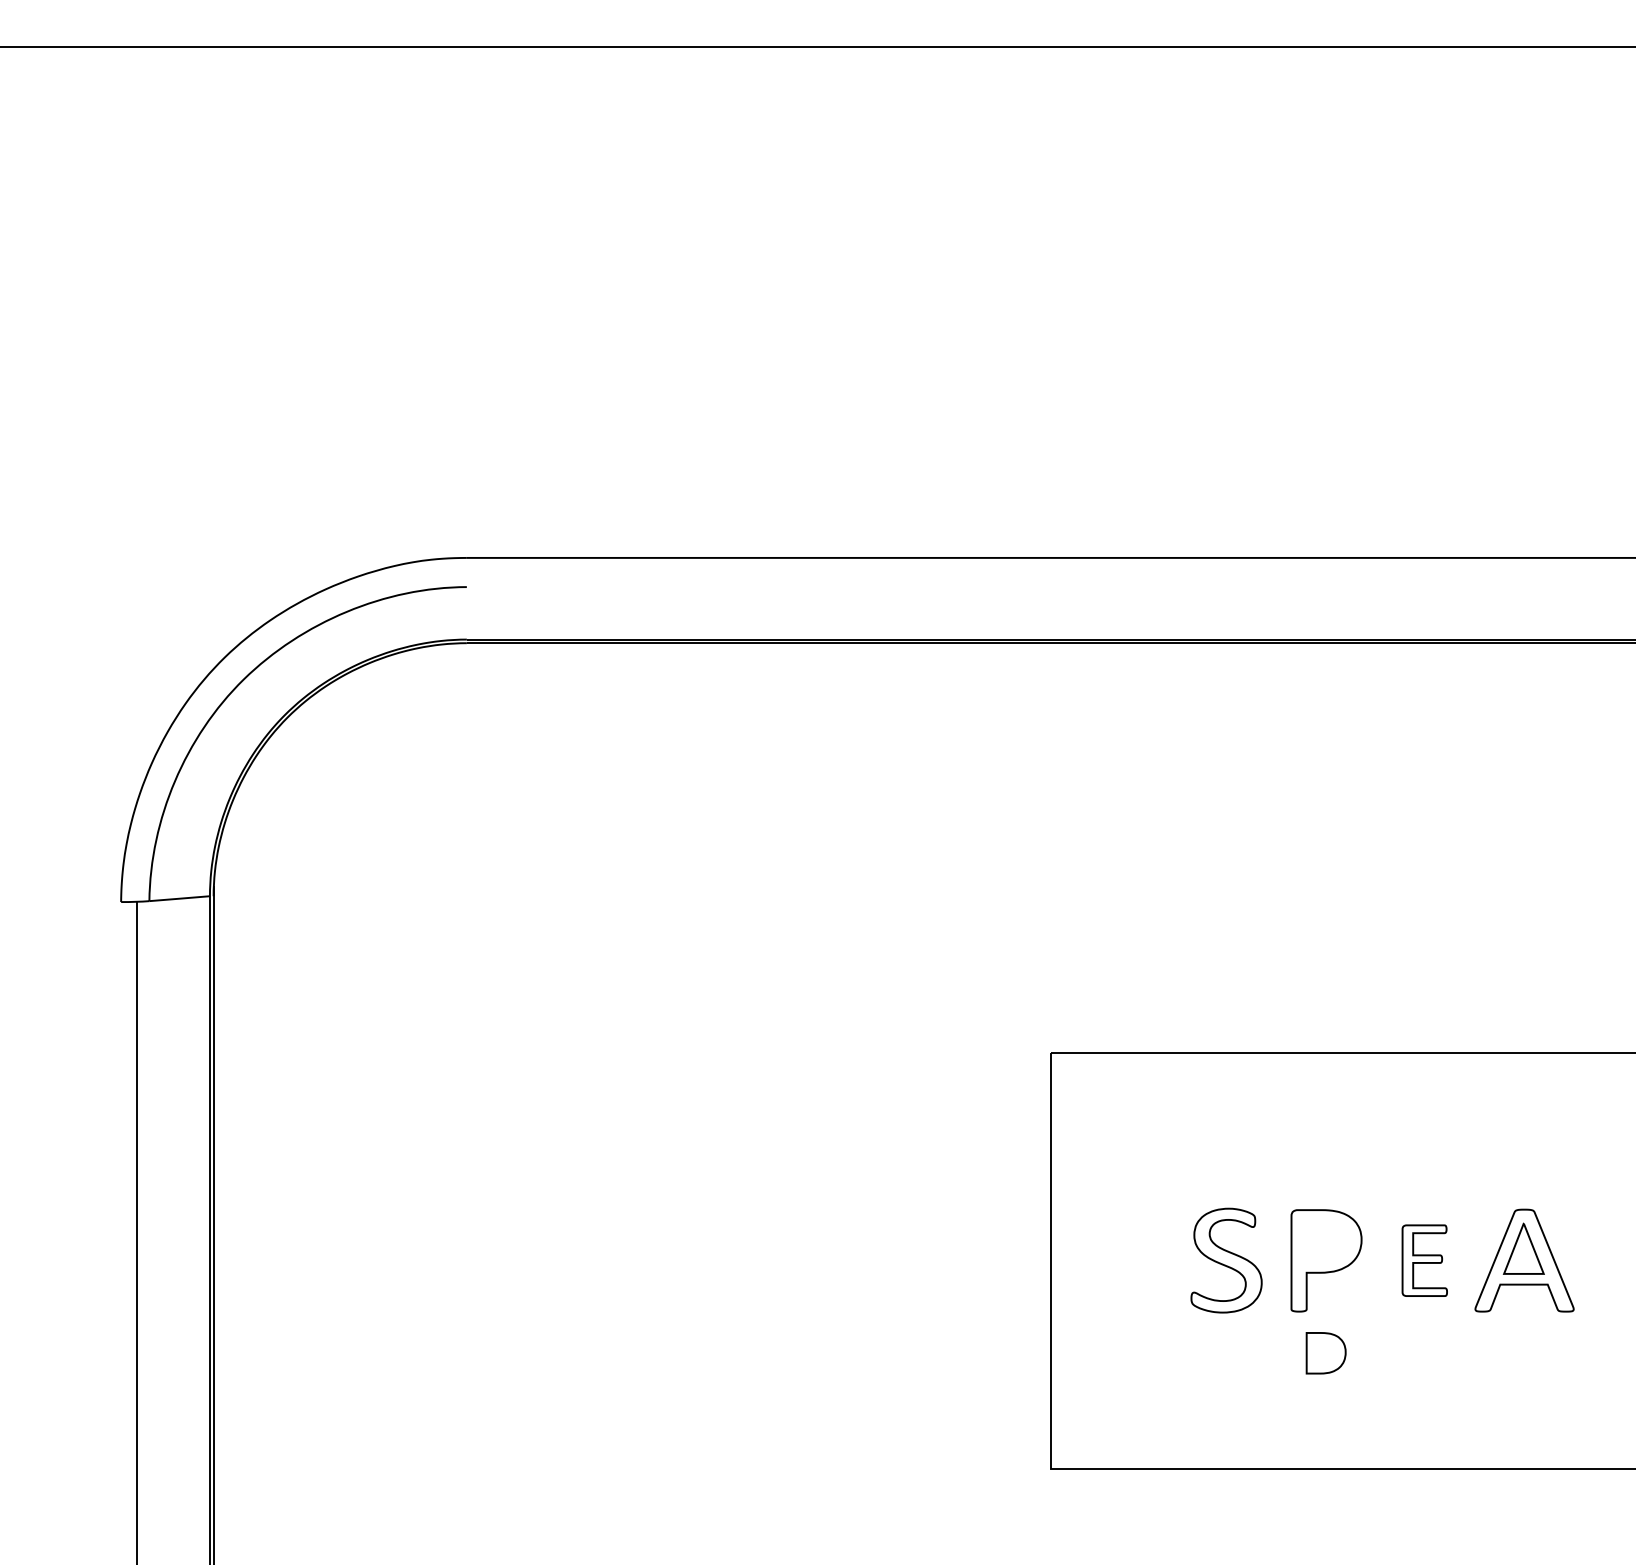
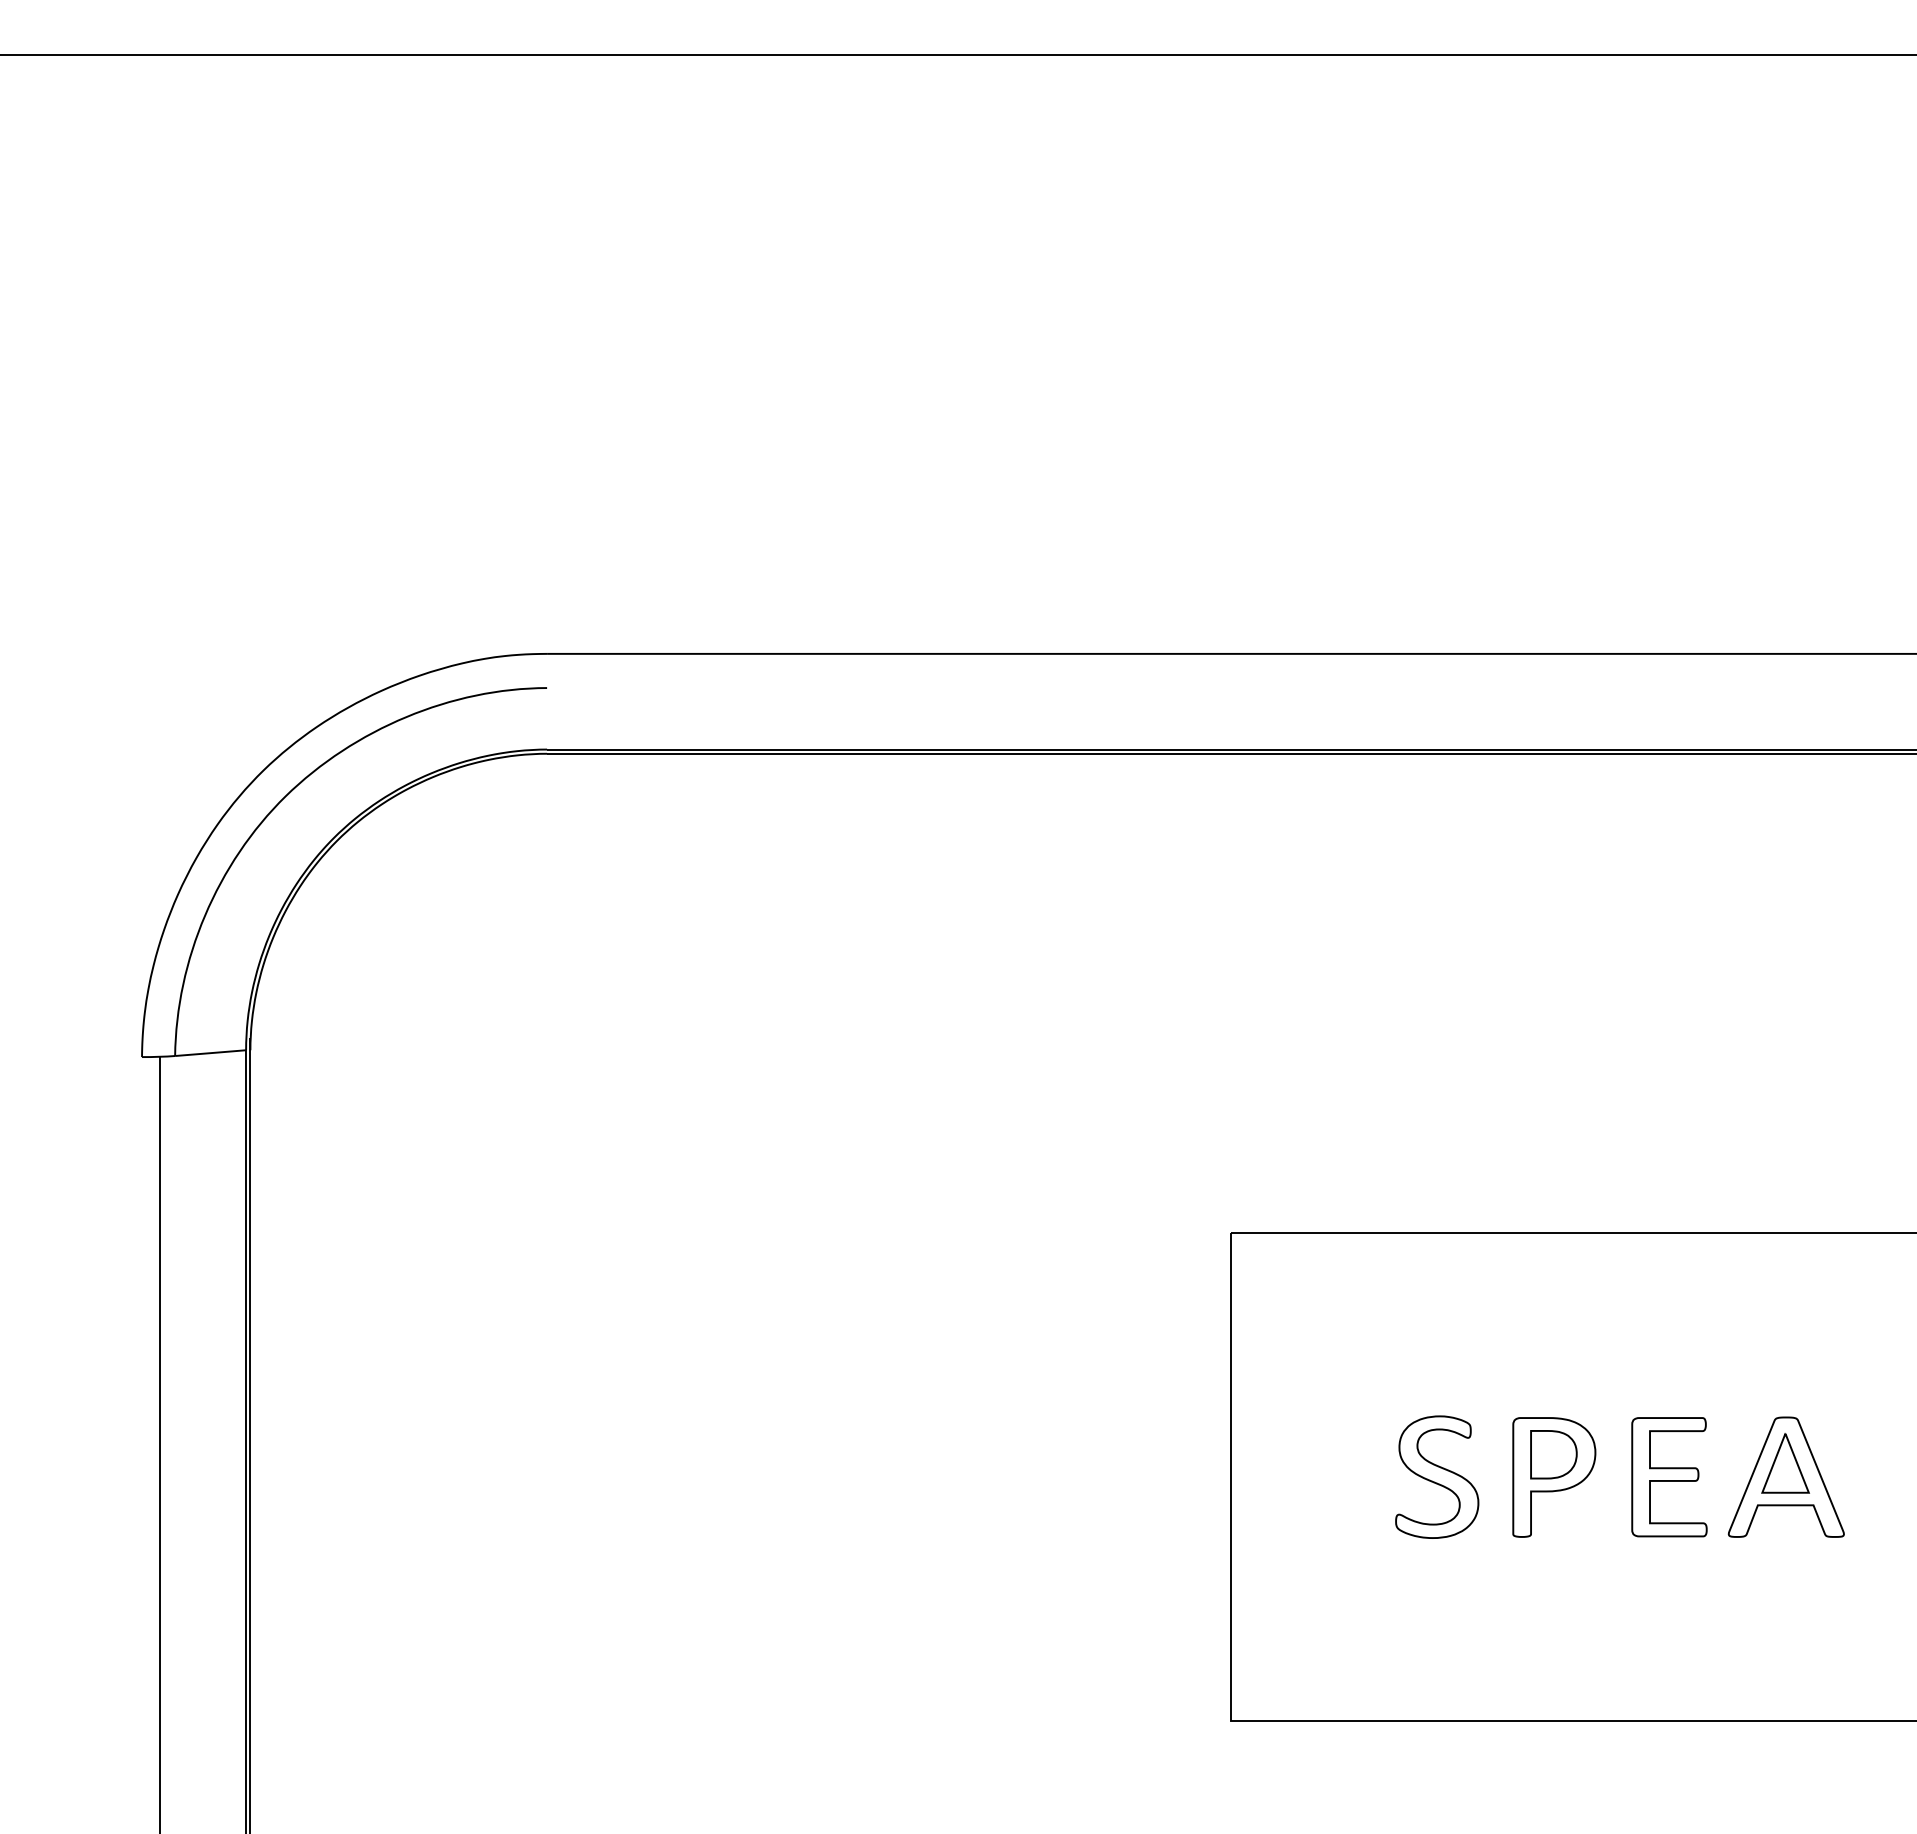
part: (1424, 1260) -> (1669, 1477), size x1.43
part: (1325, 1353) -> (1553, 1454), moved

